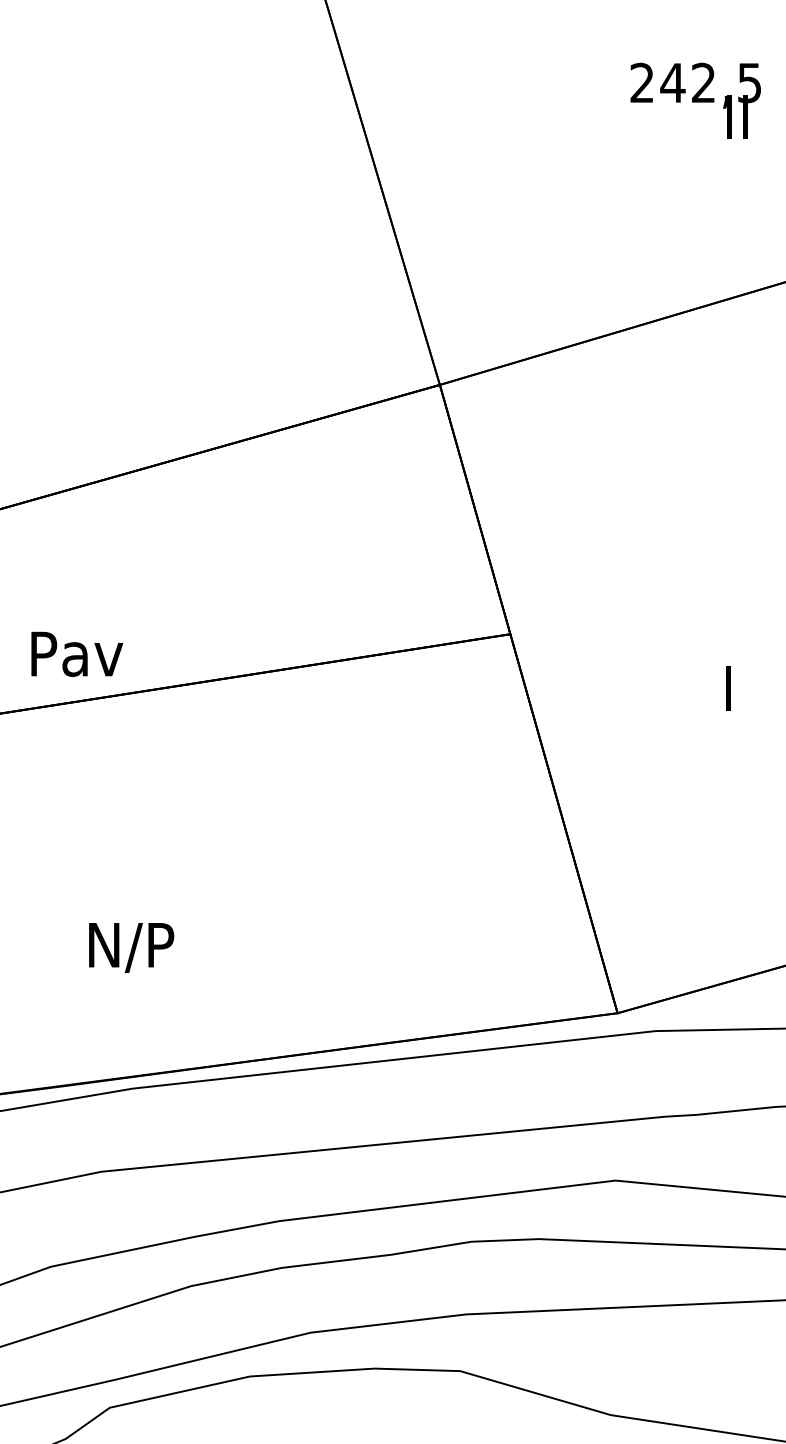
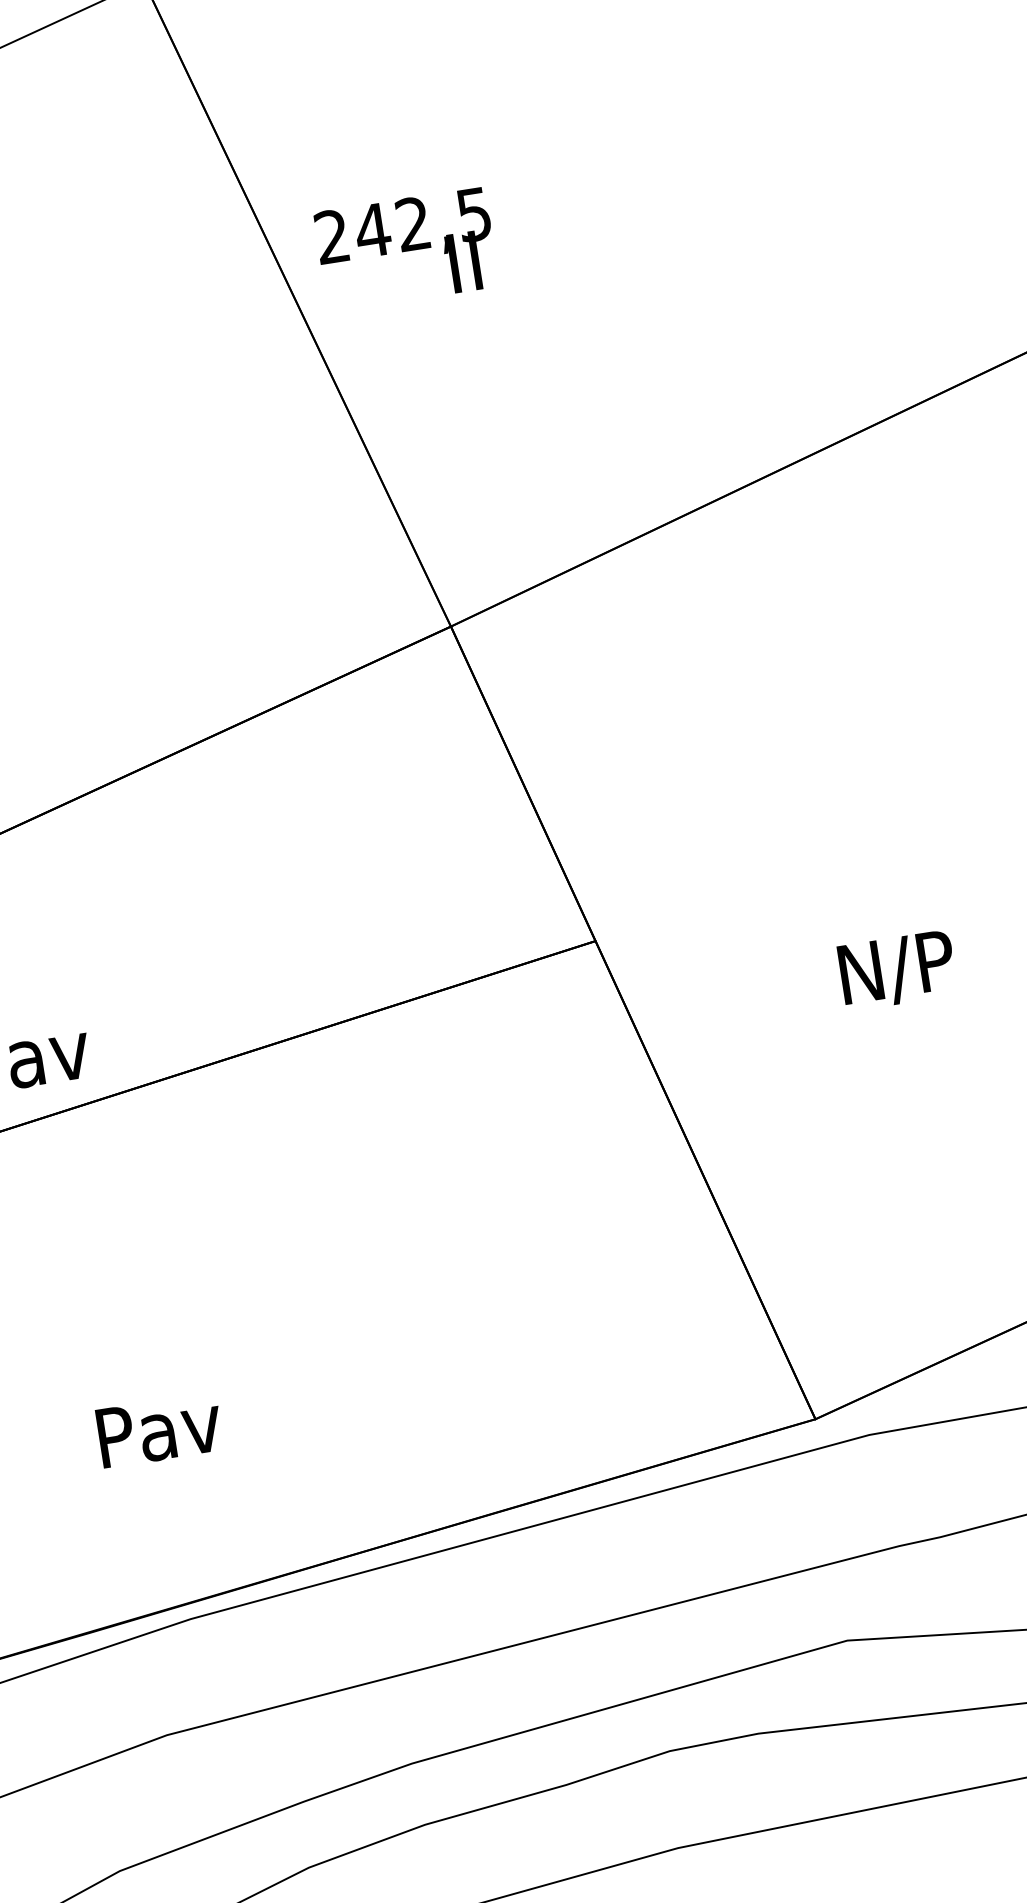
text: (695, 100) -> (406, 248), moved
text: (729, 691) -> (896, 971), I -> N/P
text: (131, 947) -> (160, 1432), N/P -> Pav

